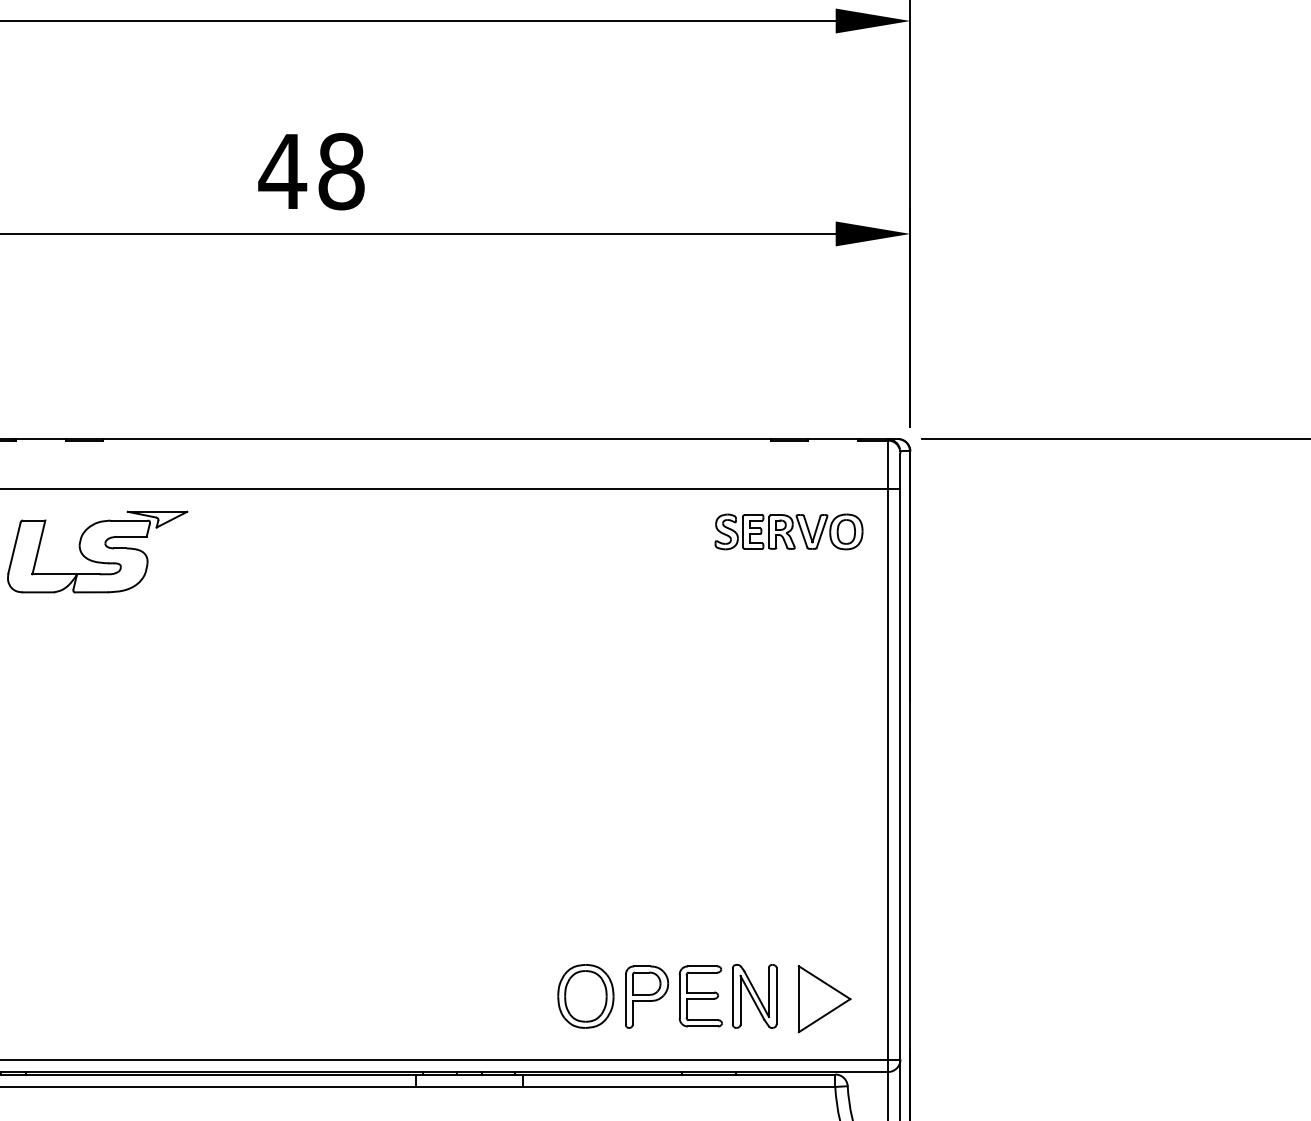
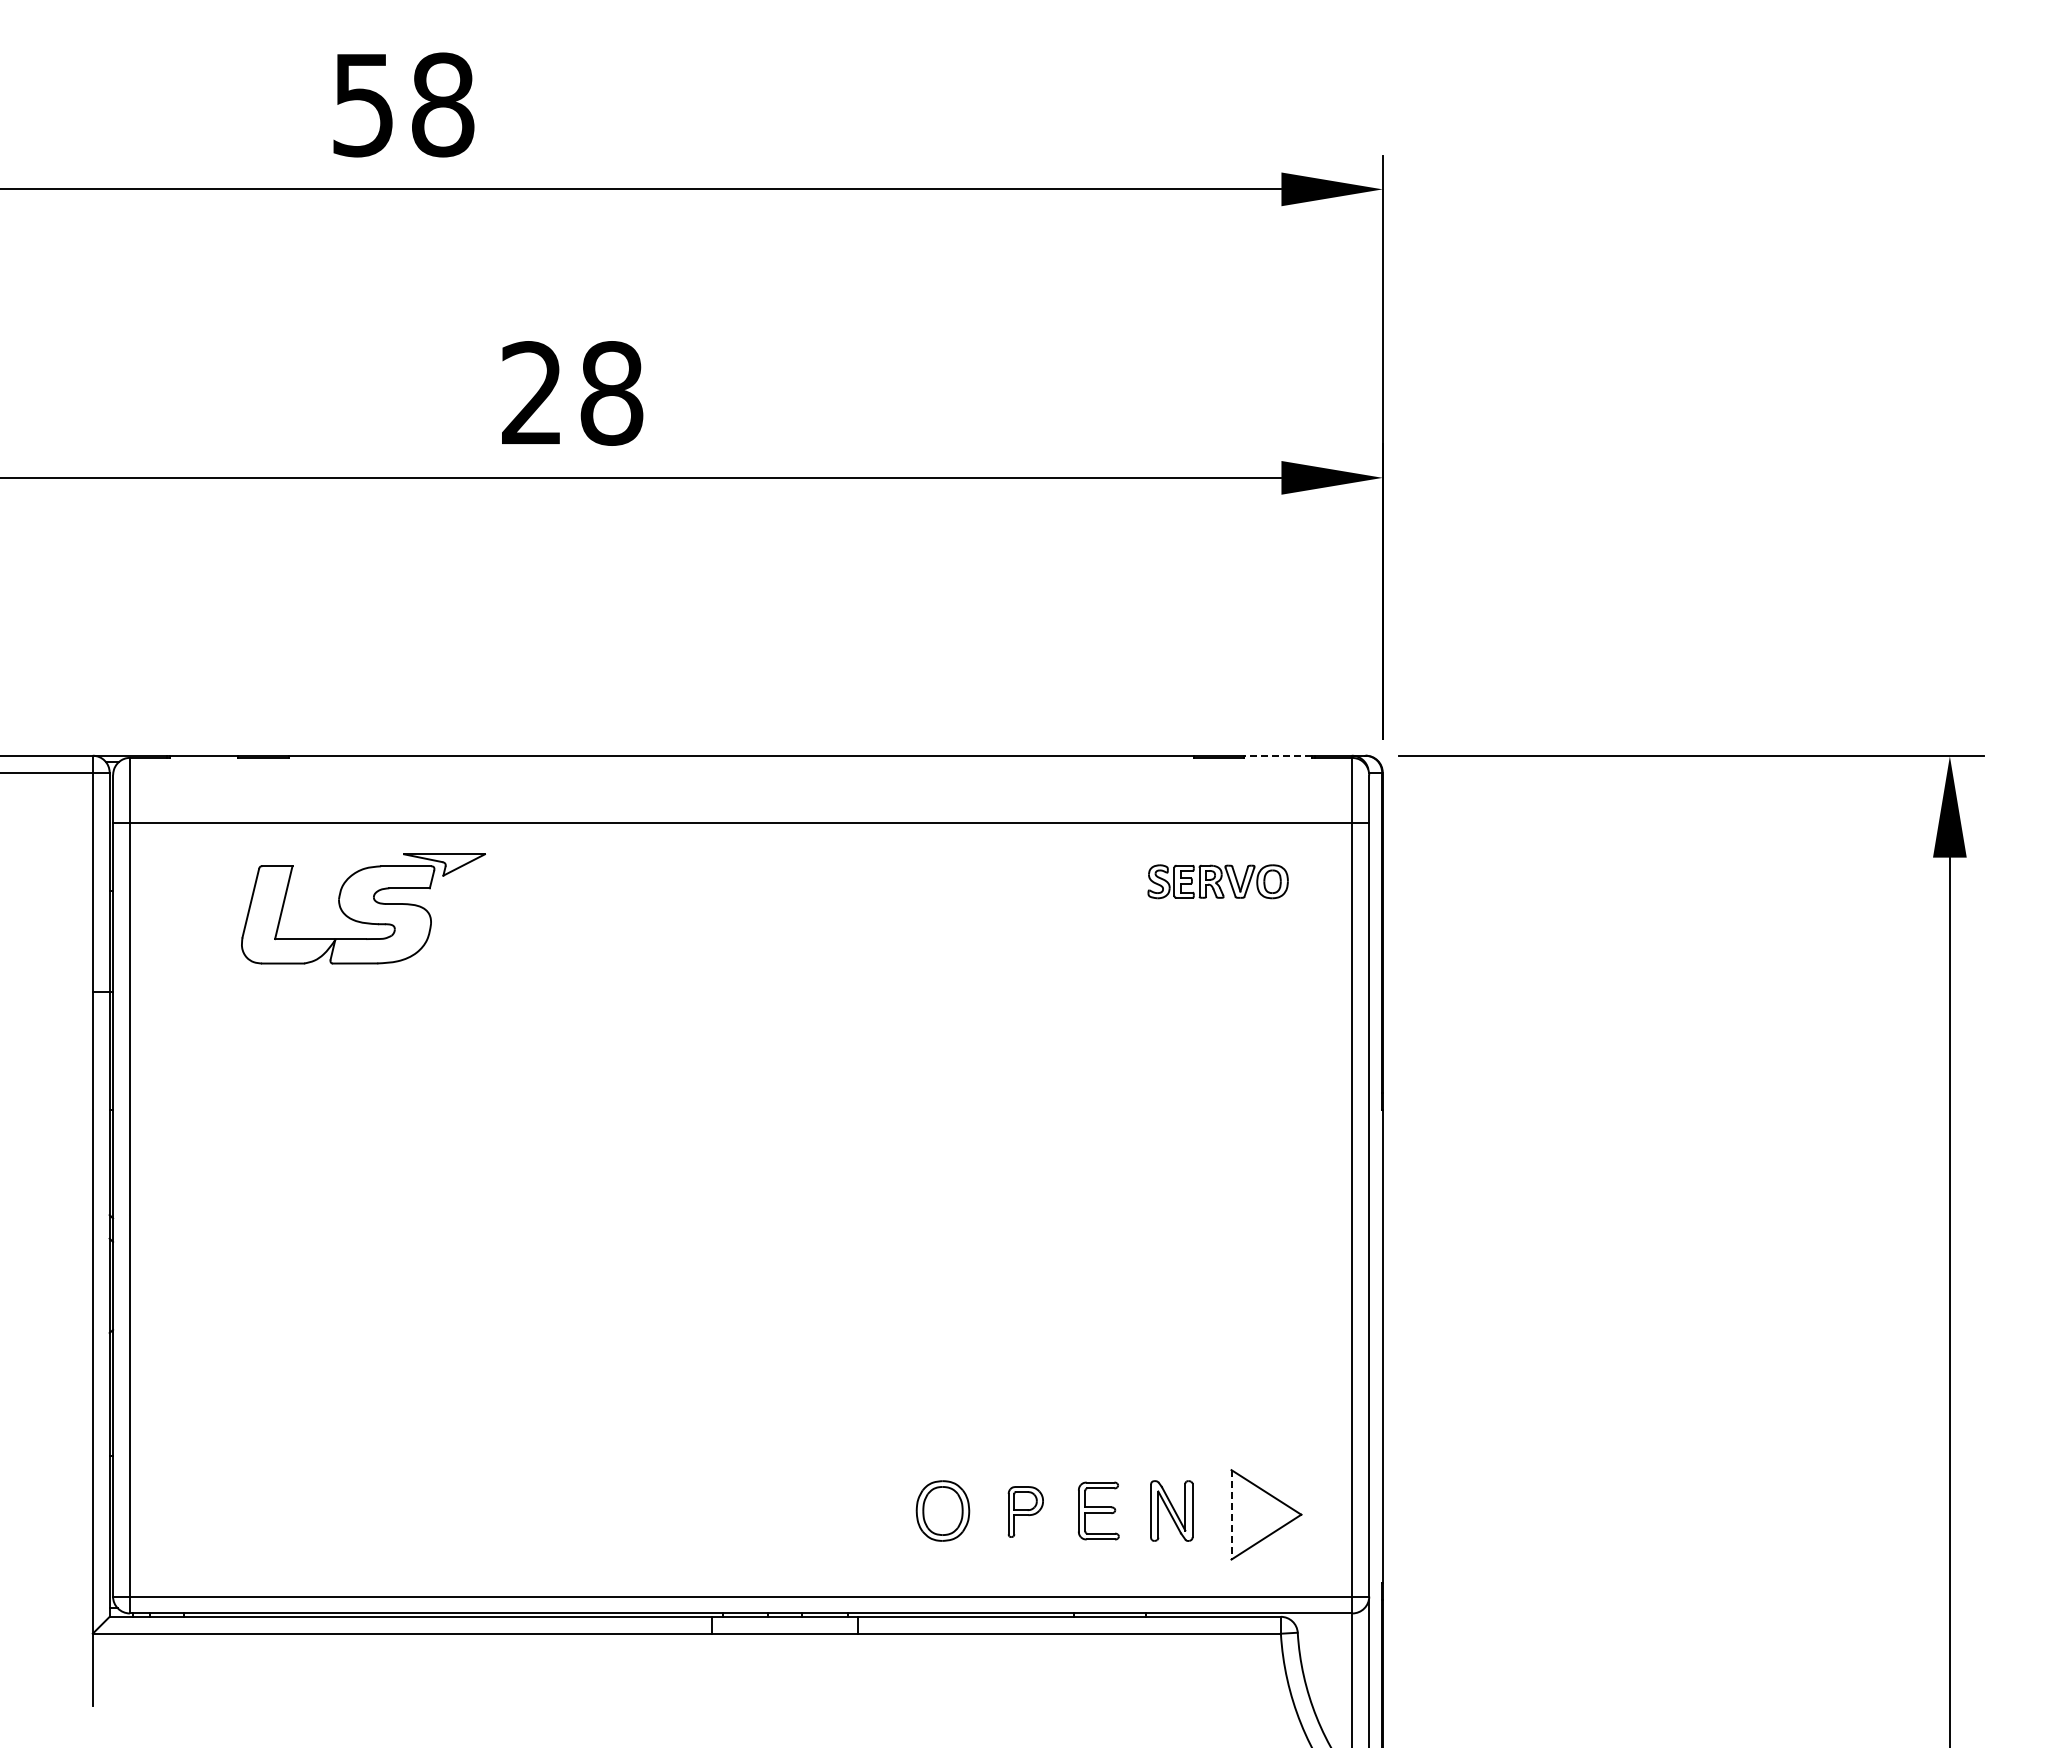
text: (282, 170) -> (532, 392), 48 -> 28
line: (833, 438) -> (1278, 755), solid -> dashed
part: (788, 531) -> (1217, 881), size x0.7
part: (97, 551) -> (363, 908), moved
part: (585, 996) -> (942, 1510), size x0.7
part: (646, 996) -> (1025, 1511), size x0.6
part: (700, 996) -> (1098, 1510), size x0.7
part: (754, 996) -> (1171, 1510), size x0.7
line: (798, 998) -> (1231, 1514), solid -> dashed

